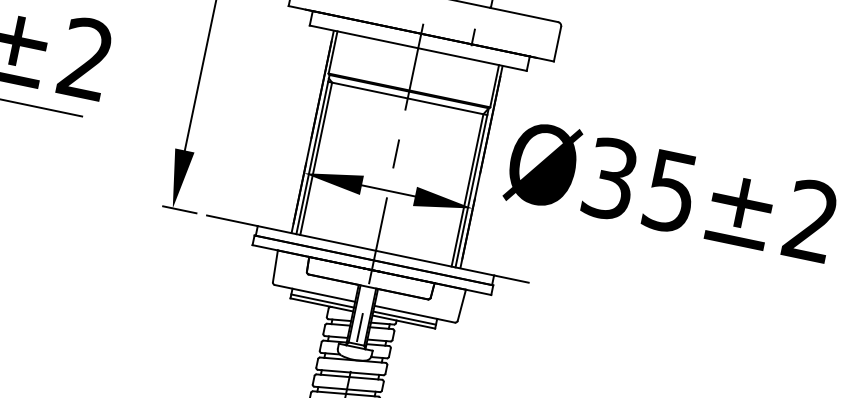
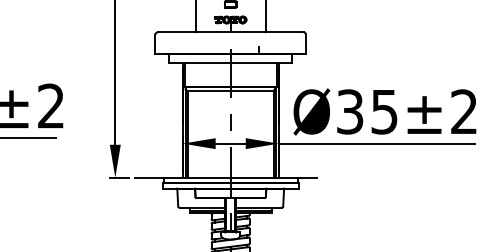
line: (645, 244) -> (376, 143), added

